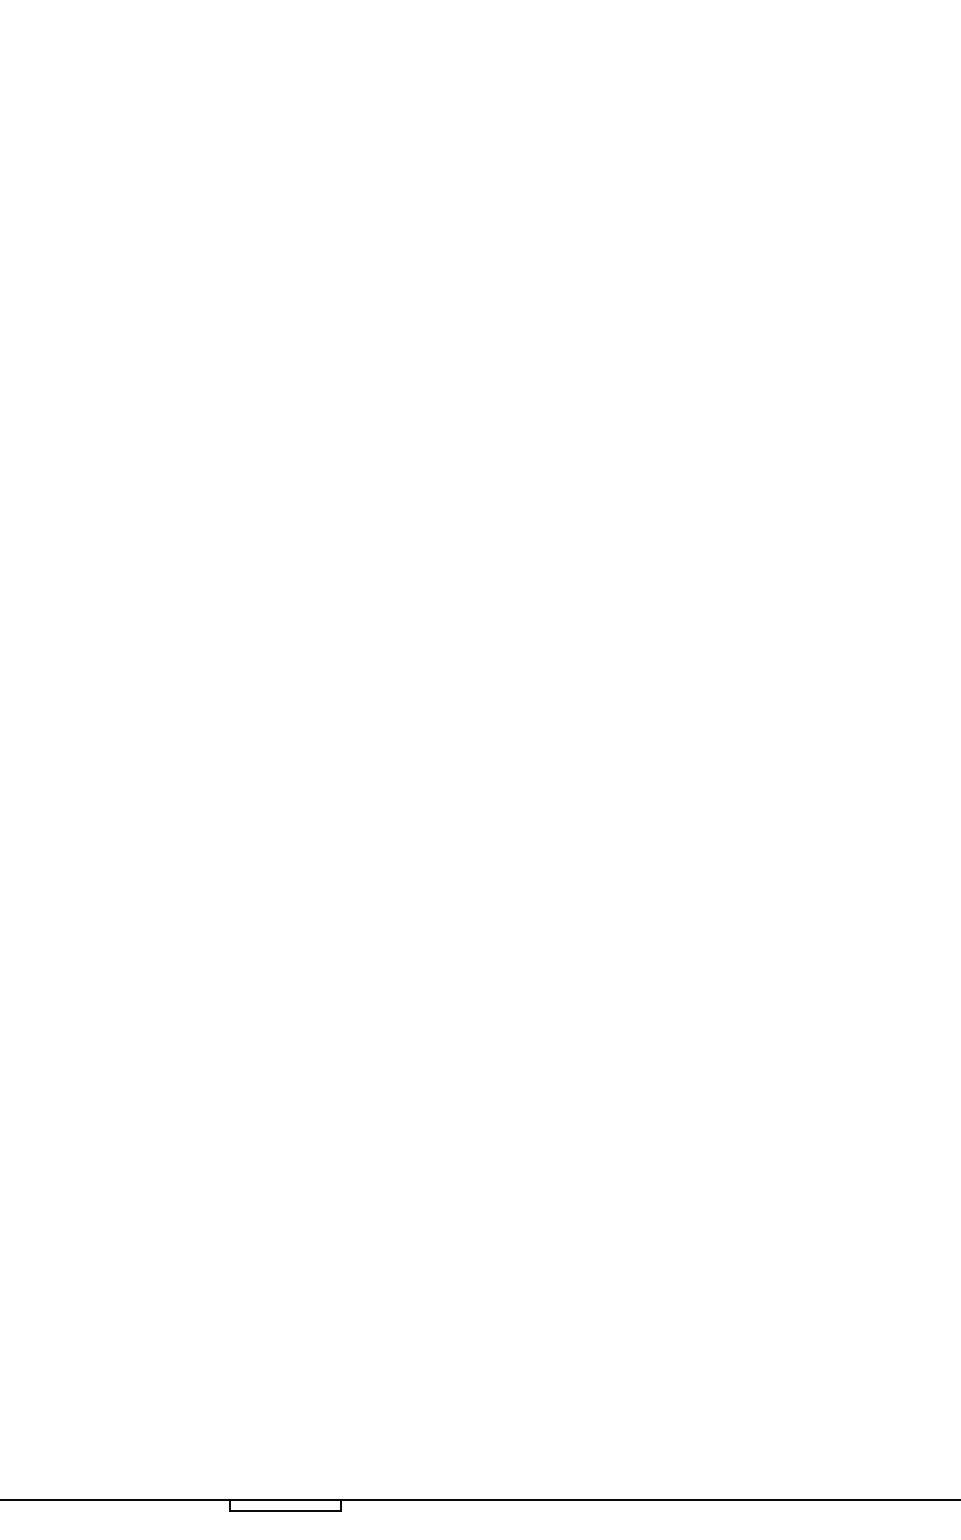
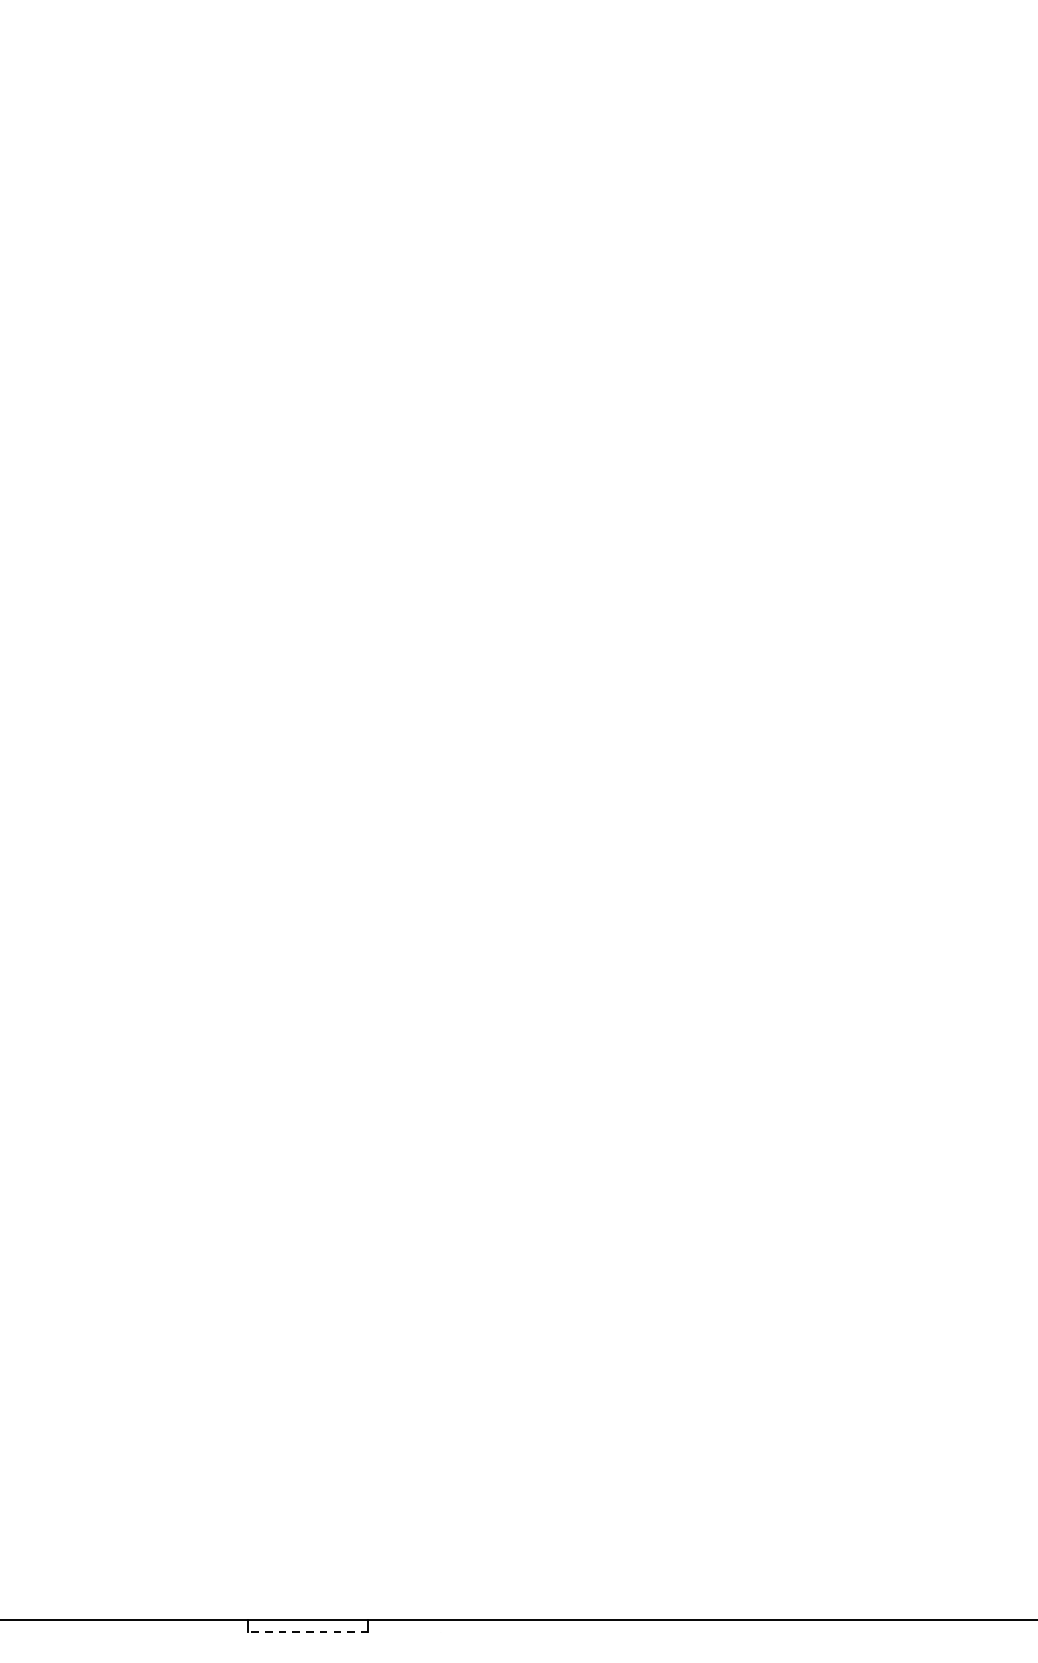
line: (285, 1511) -> (308, 1632), solid -> dashed

